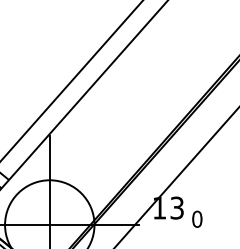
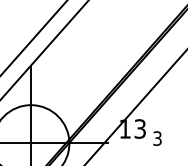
text: (197, 218) -> (157, 137), 0 -> 3

